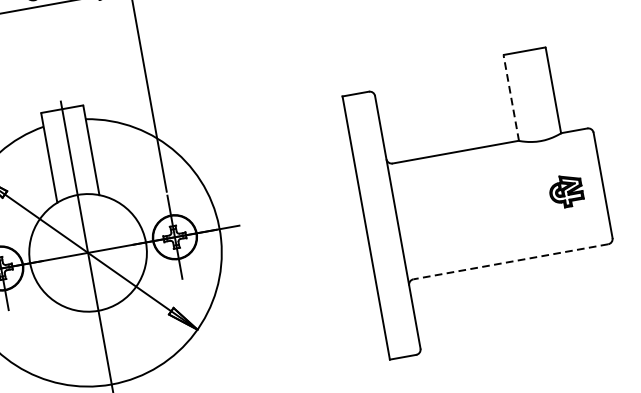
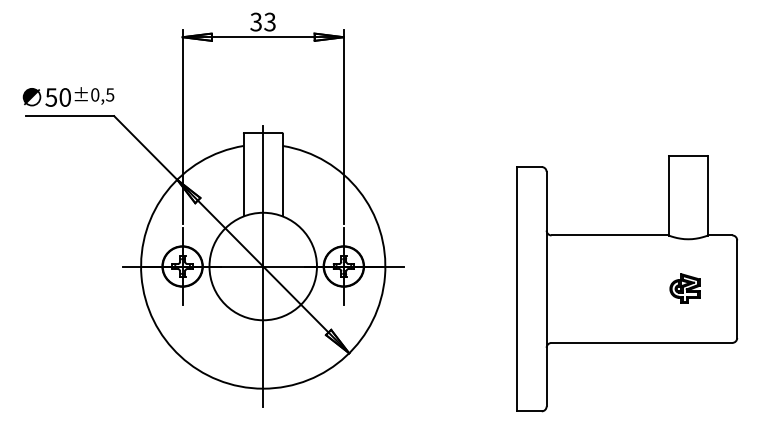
line: (510, 97) -> (668, 195), dashed -> solid
part: (565, 191) -> (684, 288), moved
line: (510, 261) -> (641, 342), dashed -> solid

